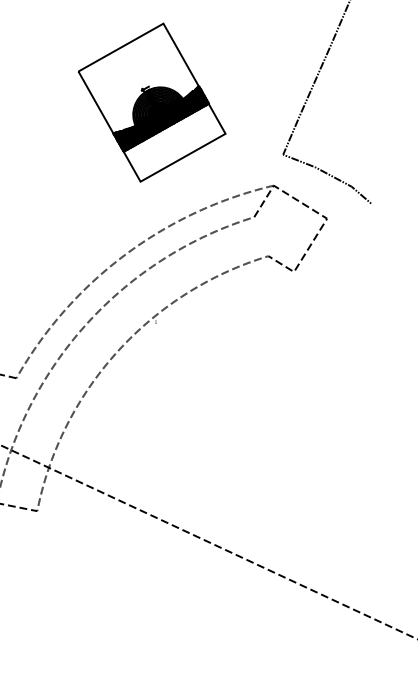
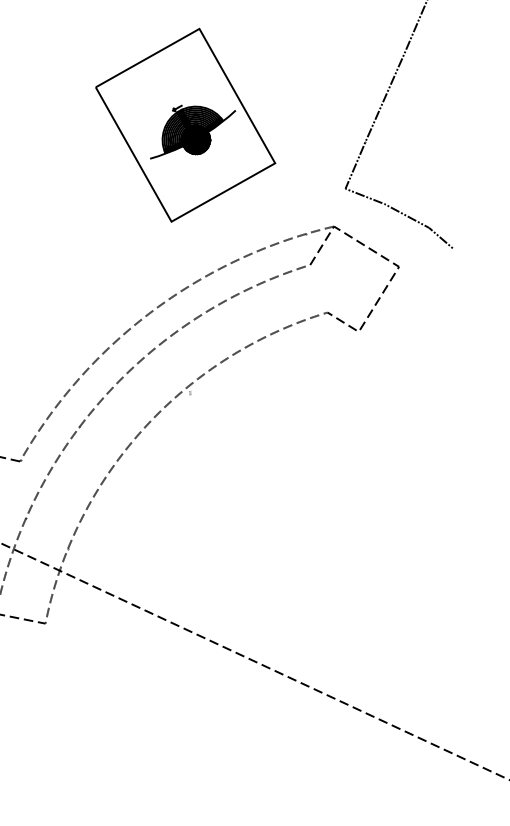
hatch: (161, 118) -> (196, 144), removed

